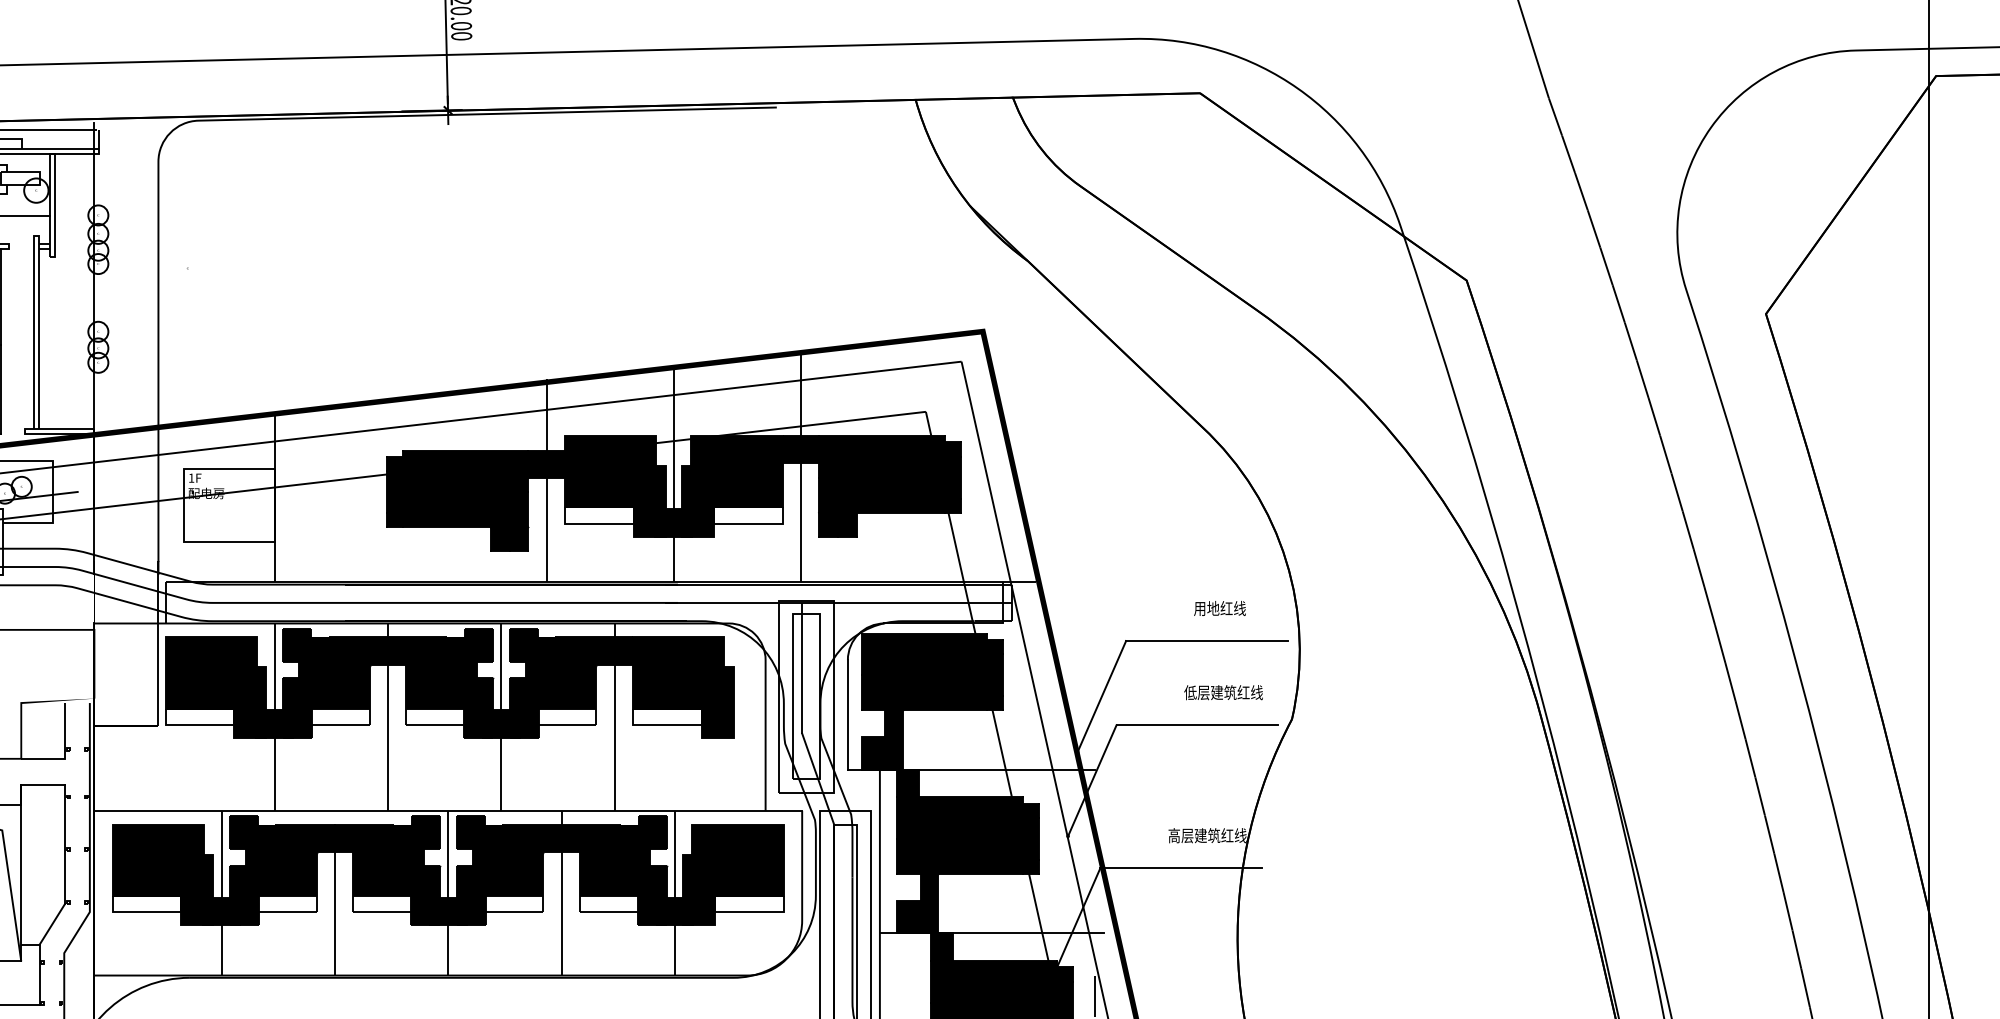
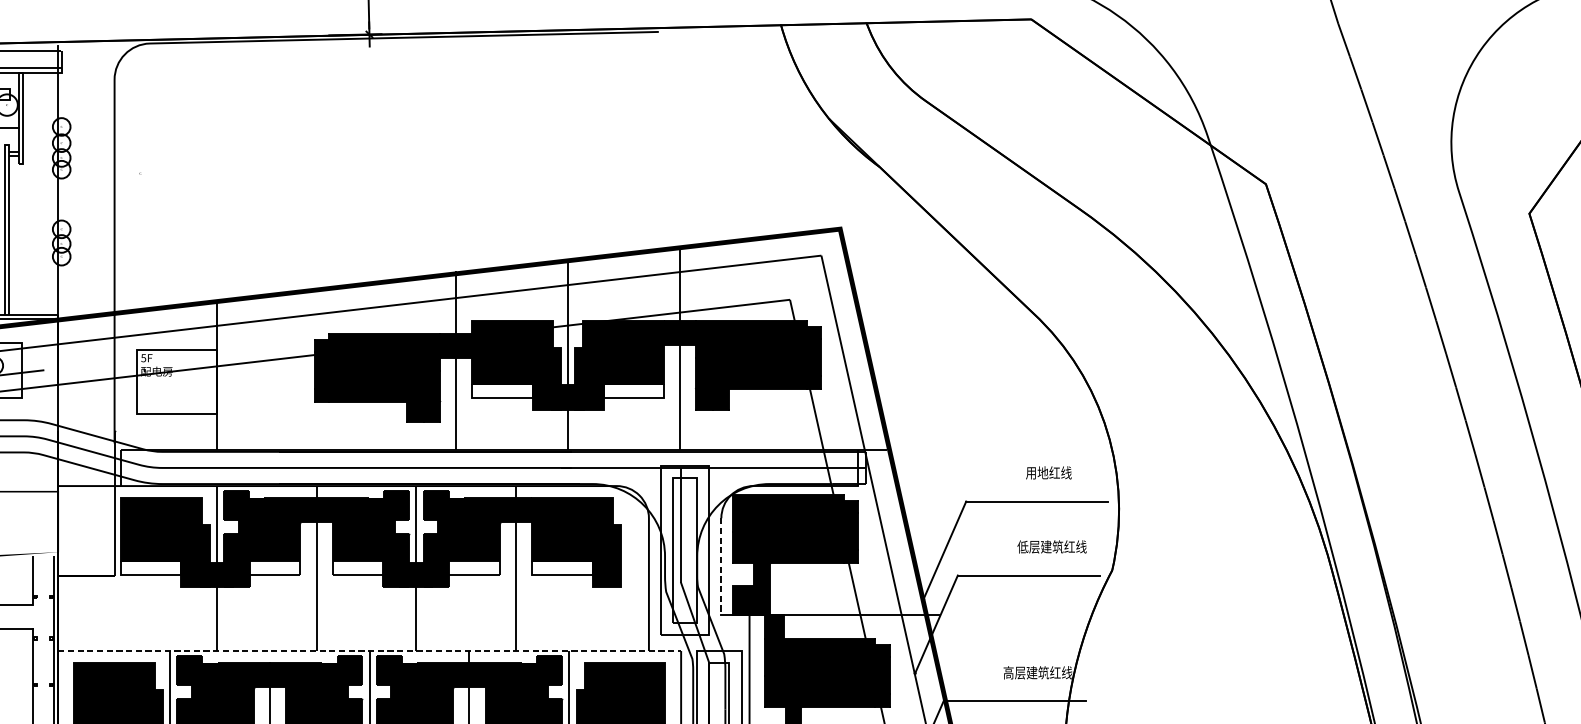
text: (191, 477) -> (143, 357), 1F -> 5F
line: (847, 714) -> (721, 566), solid -> dashed
line: (448, 810) -> (369, 650), solid -> dashed

